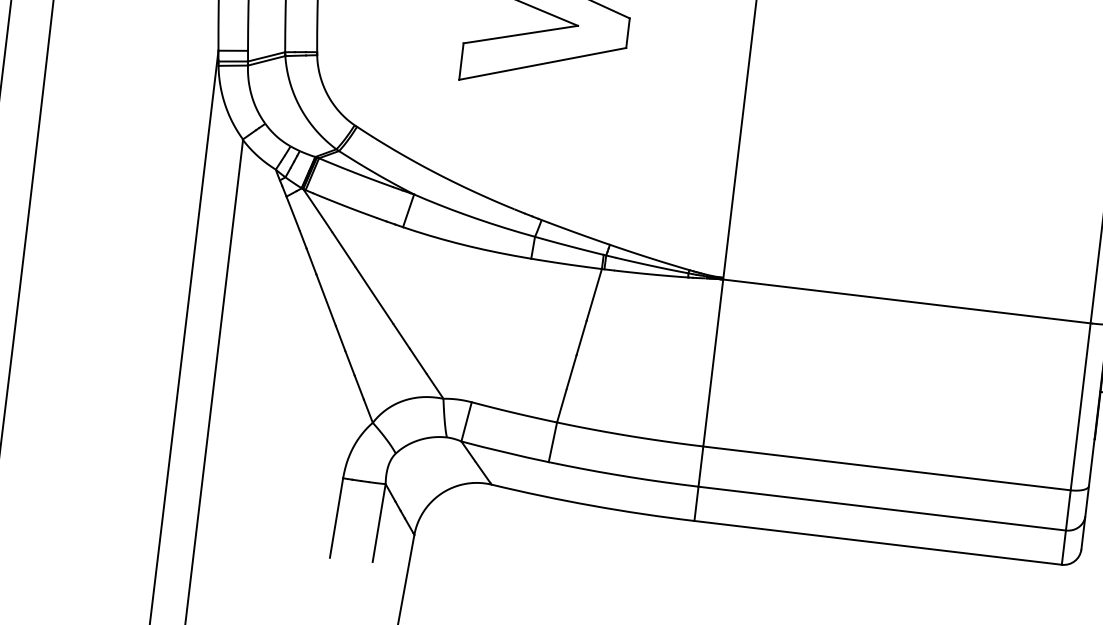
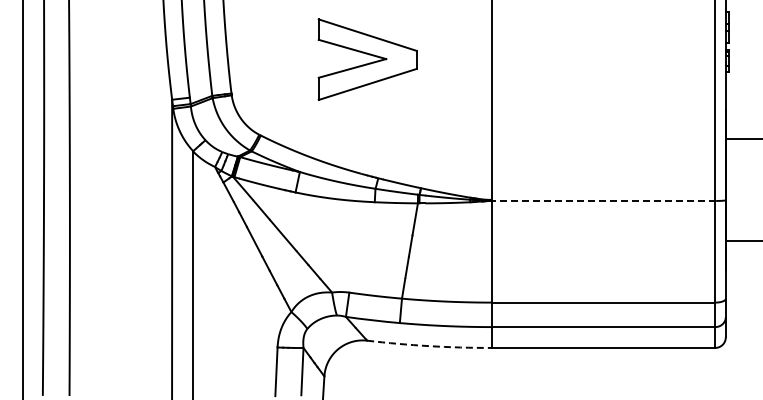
line: (907, 300) -> (603, 200), solid -> dashed
arc: (592, 506) -> (429, 346), solid -> dashed

